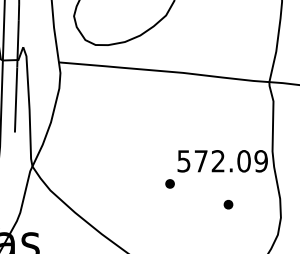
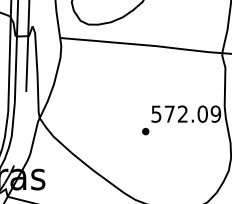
part: (228, 204) -> (190, 147), removed

